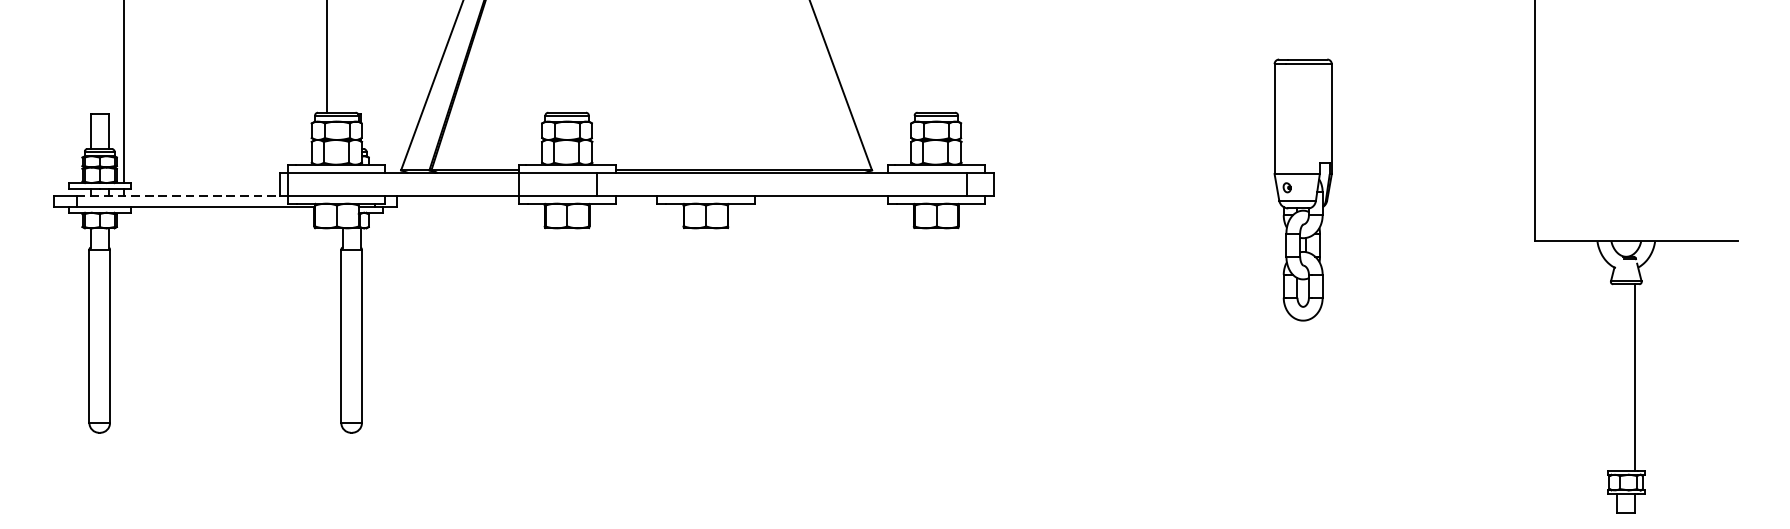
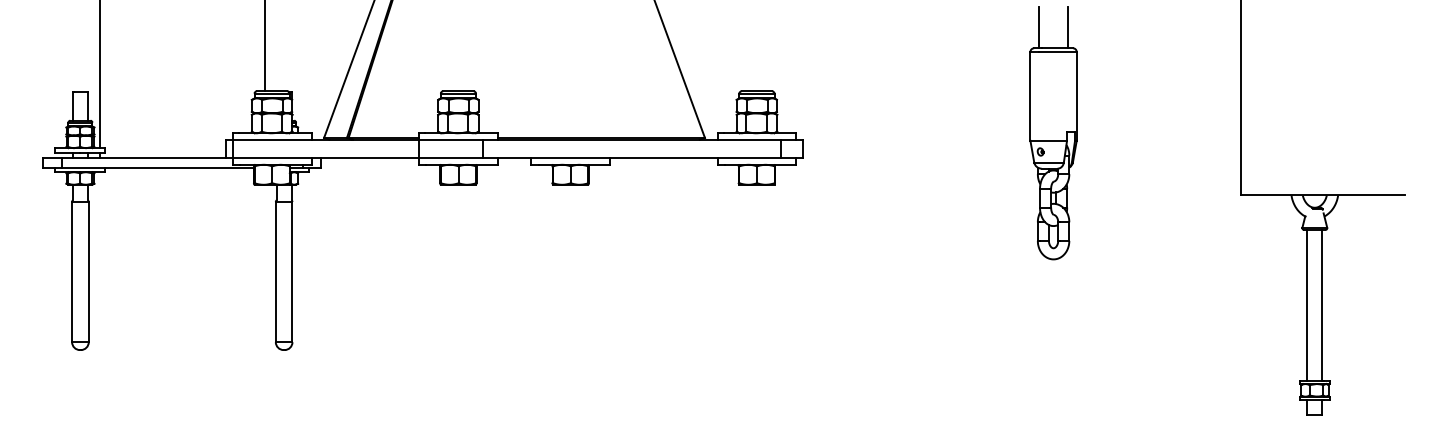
line: (1284, 33) -> (1038, 27), added
line: (1321, 33) -> (1068, 27), added
line: (177, 195) -> (143, 158), dashed -> solid
line: (1617, 377) -> (1307, 305), added

